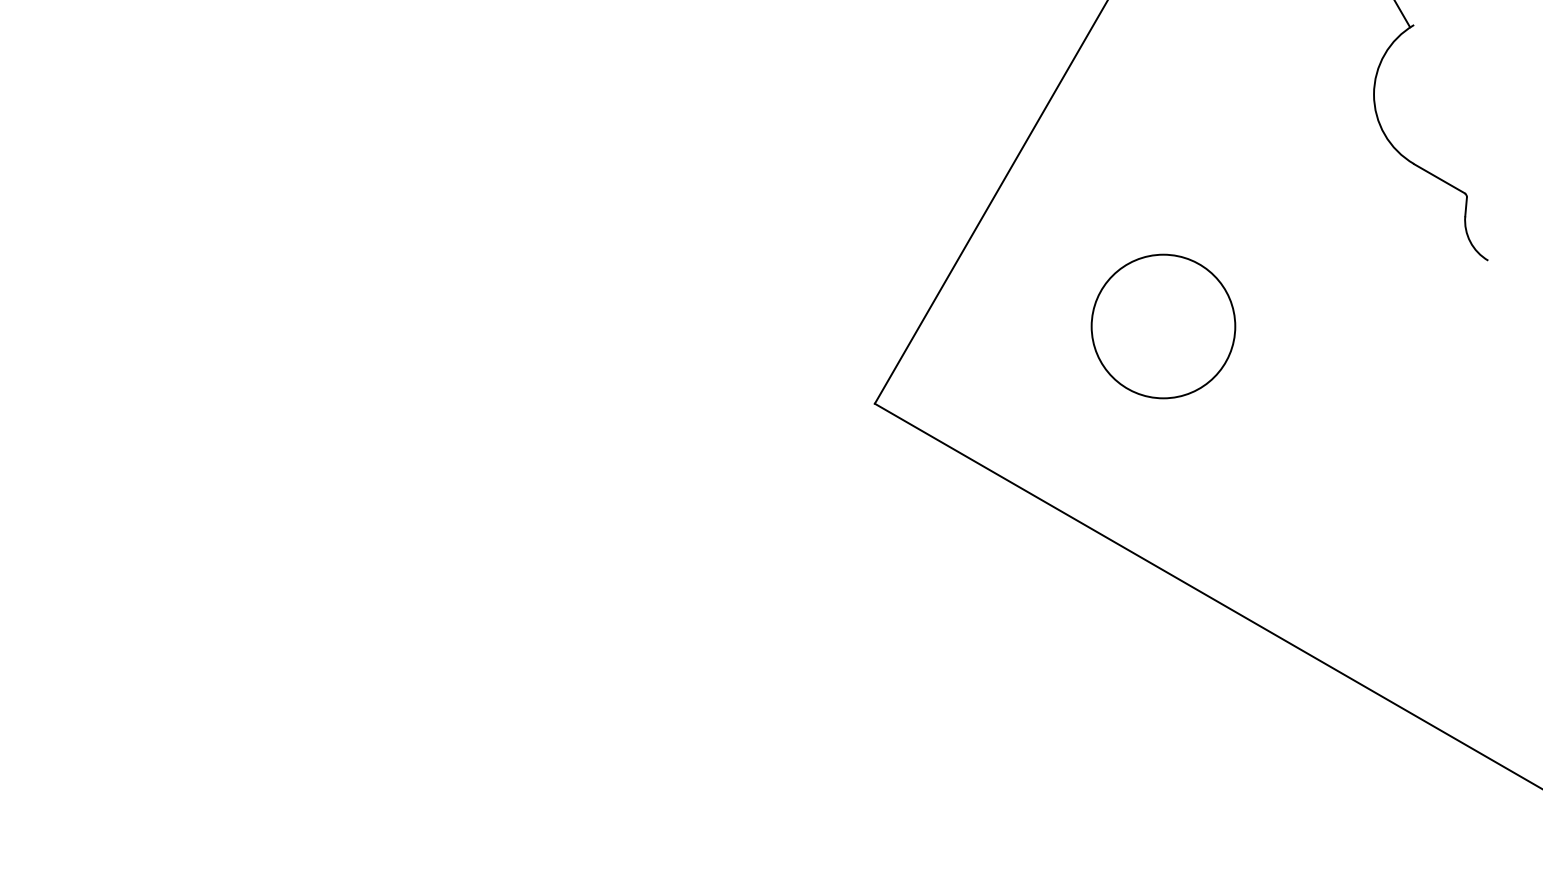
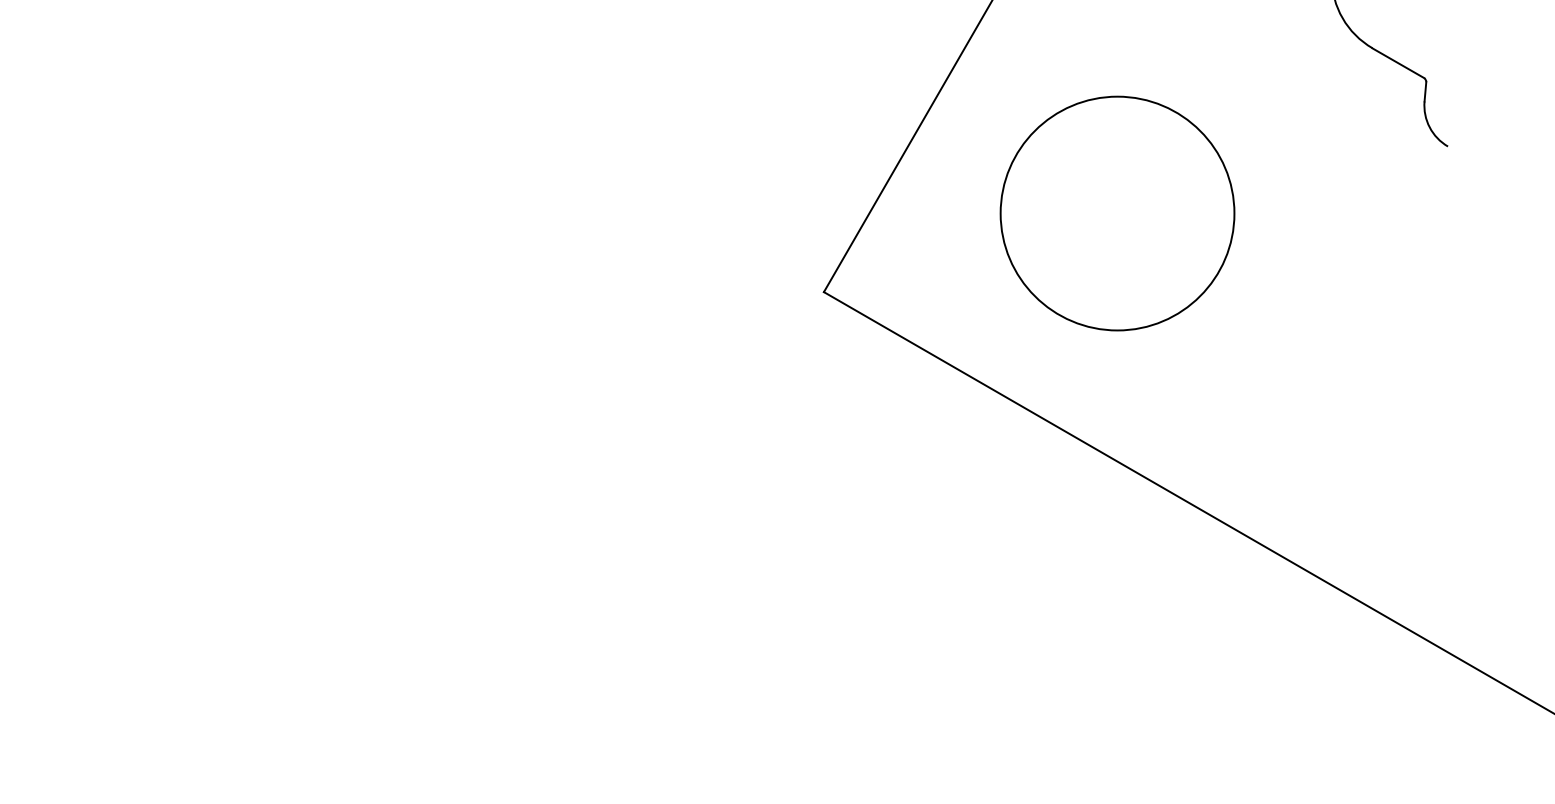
circle: (1163, 326) -> (1117, 213), size x1.6

